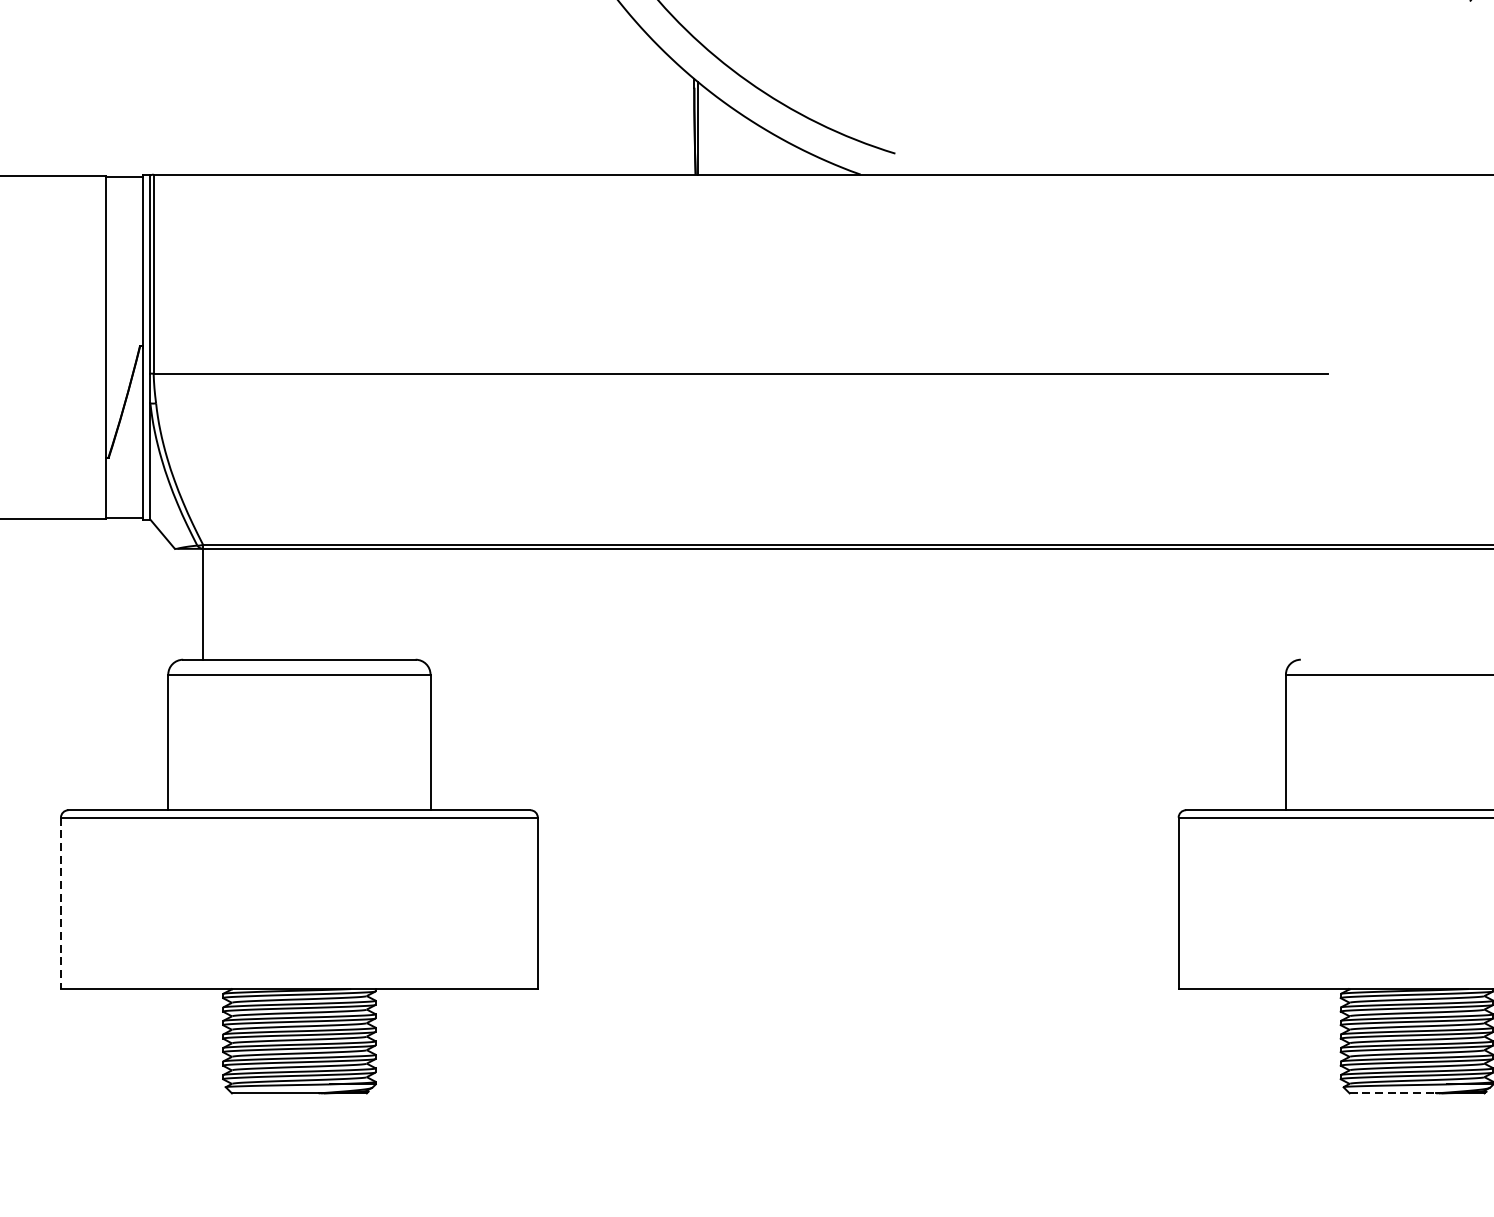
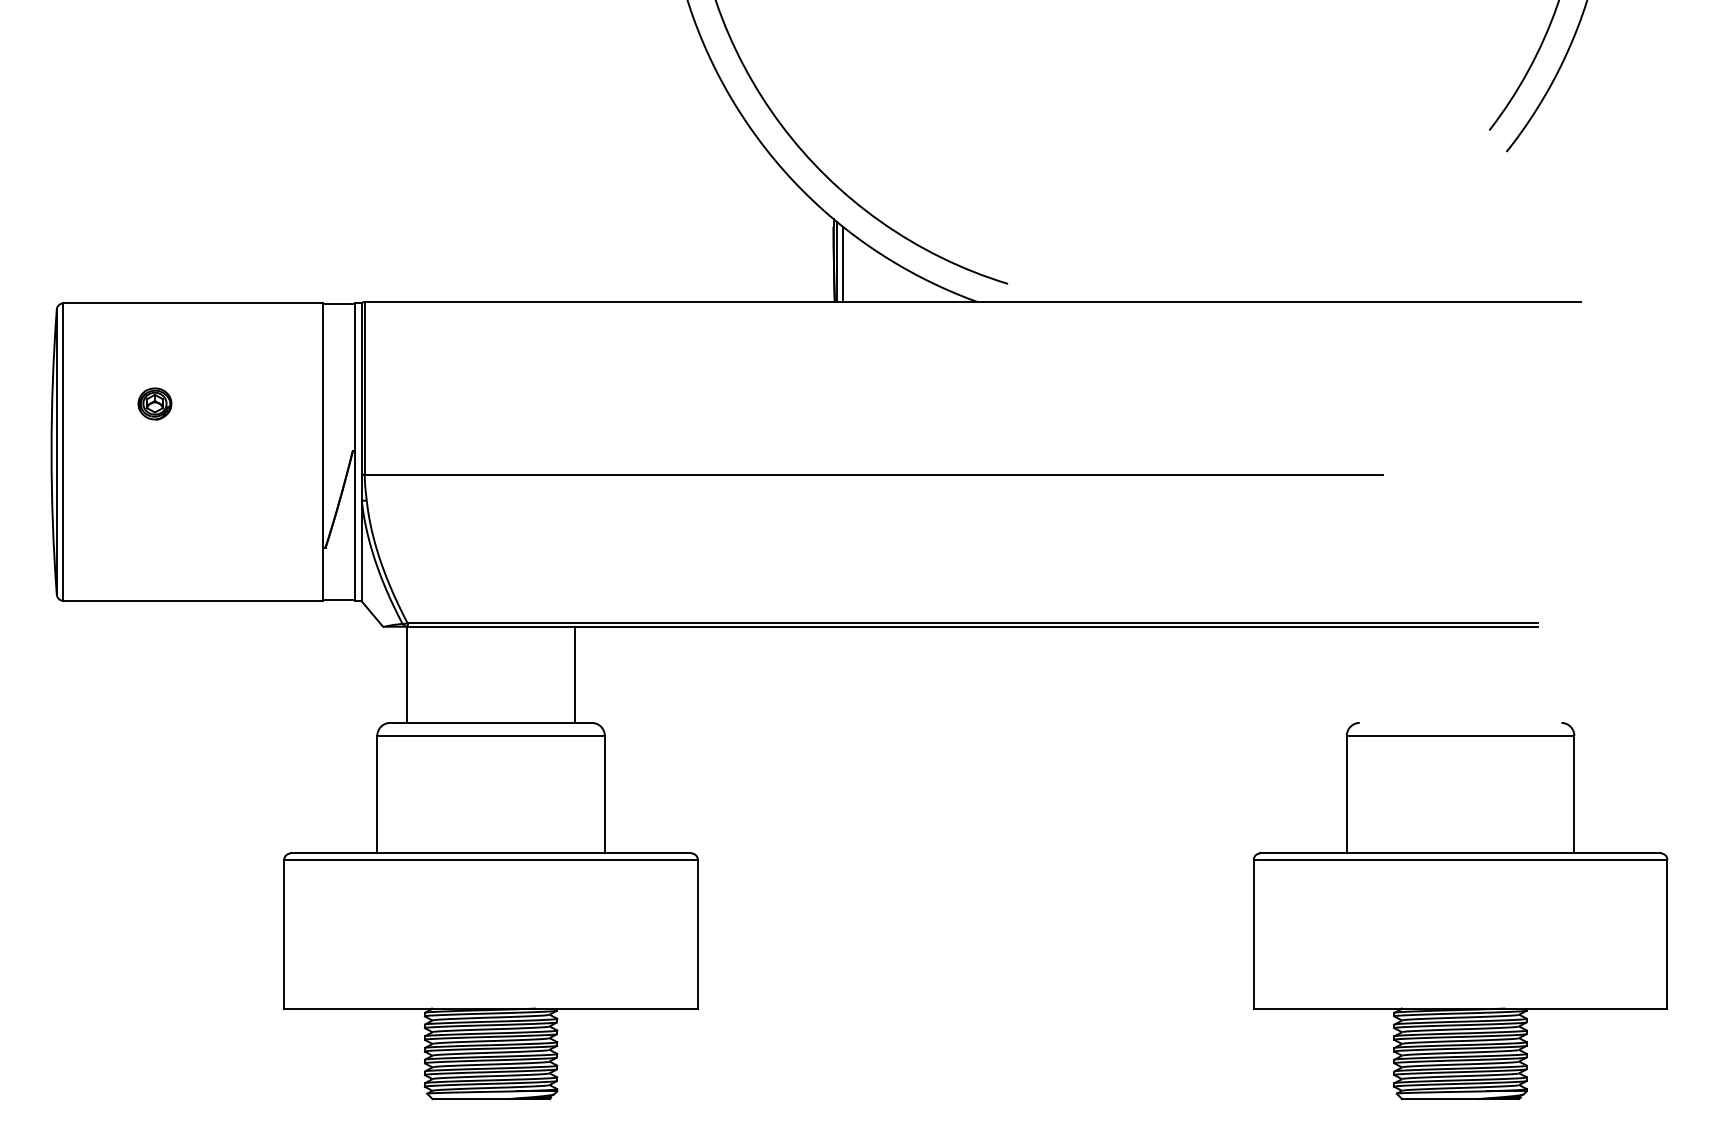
line: (705, 131) -> (843, 264), added
line: (396, 603) -> (575, 674), added
line: (61, 903) -> (284, 934), dashed -> solid
line: (1392, 1093) -> (1439, 1099), dashed -> solid

